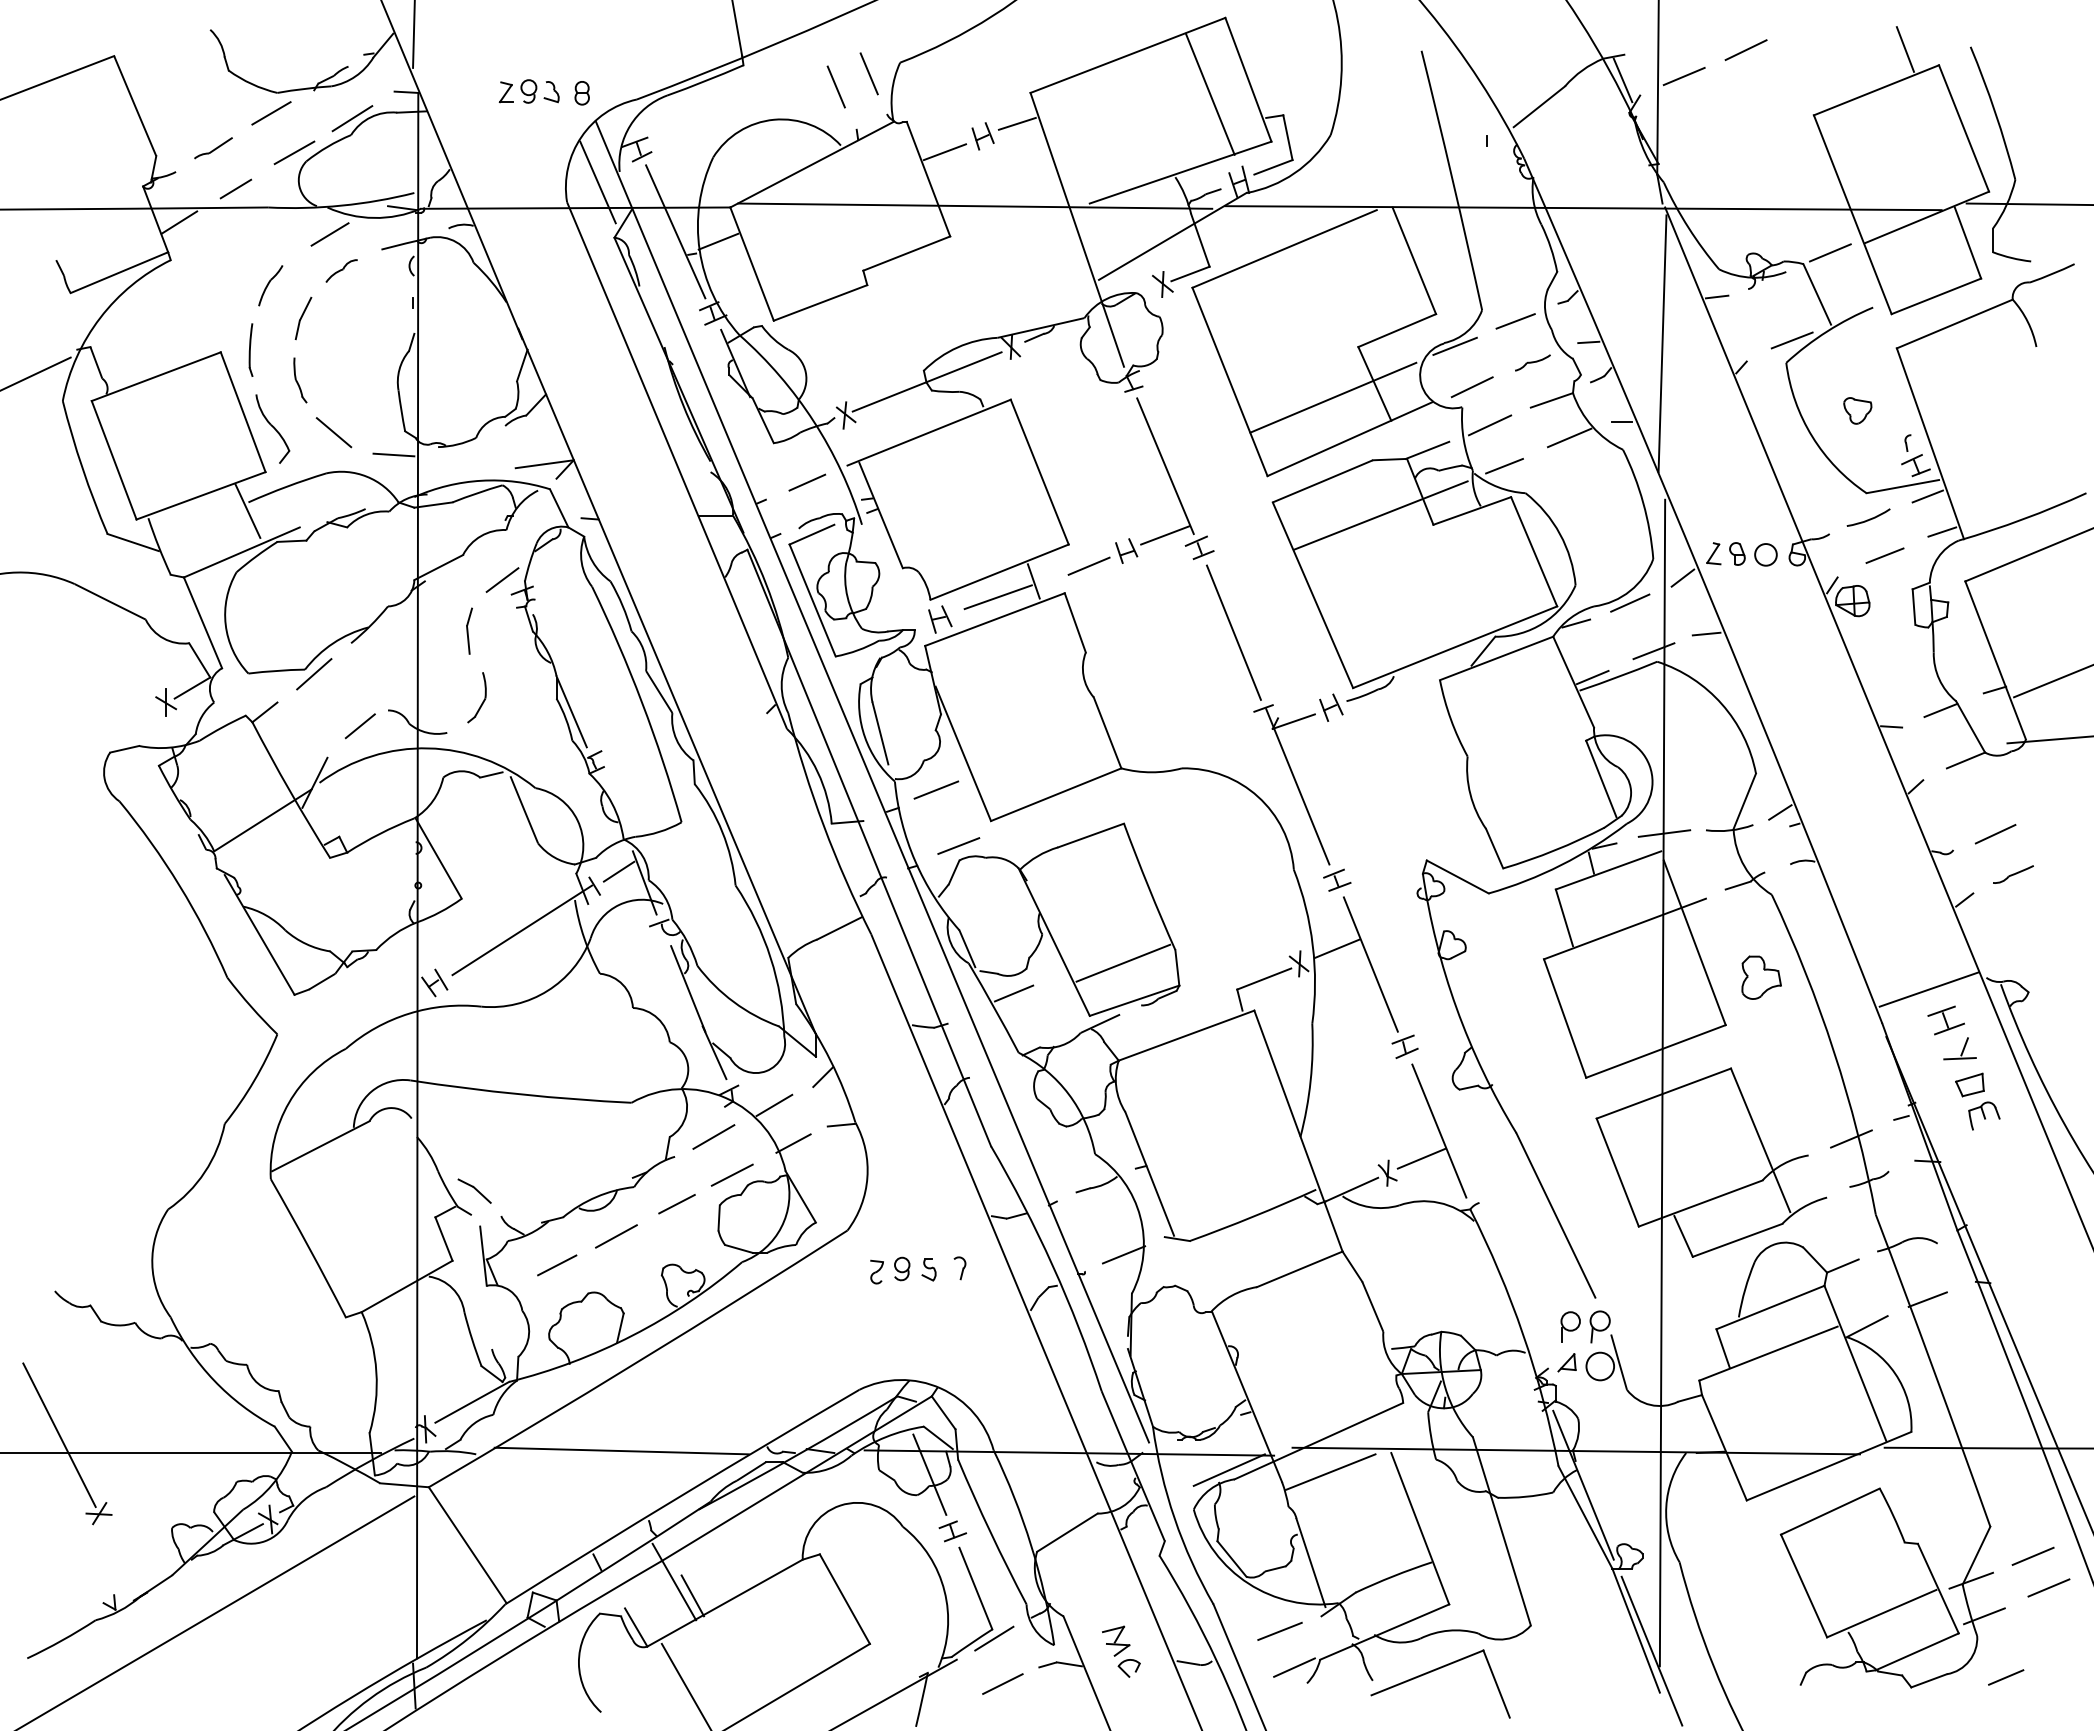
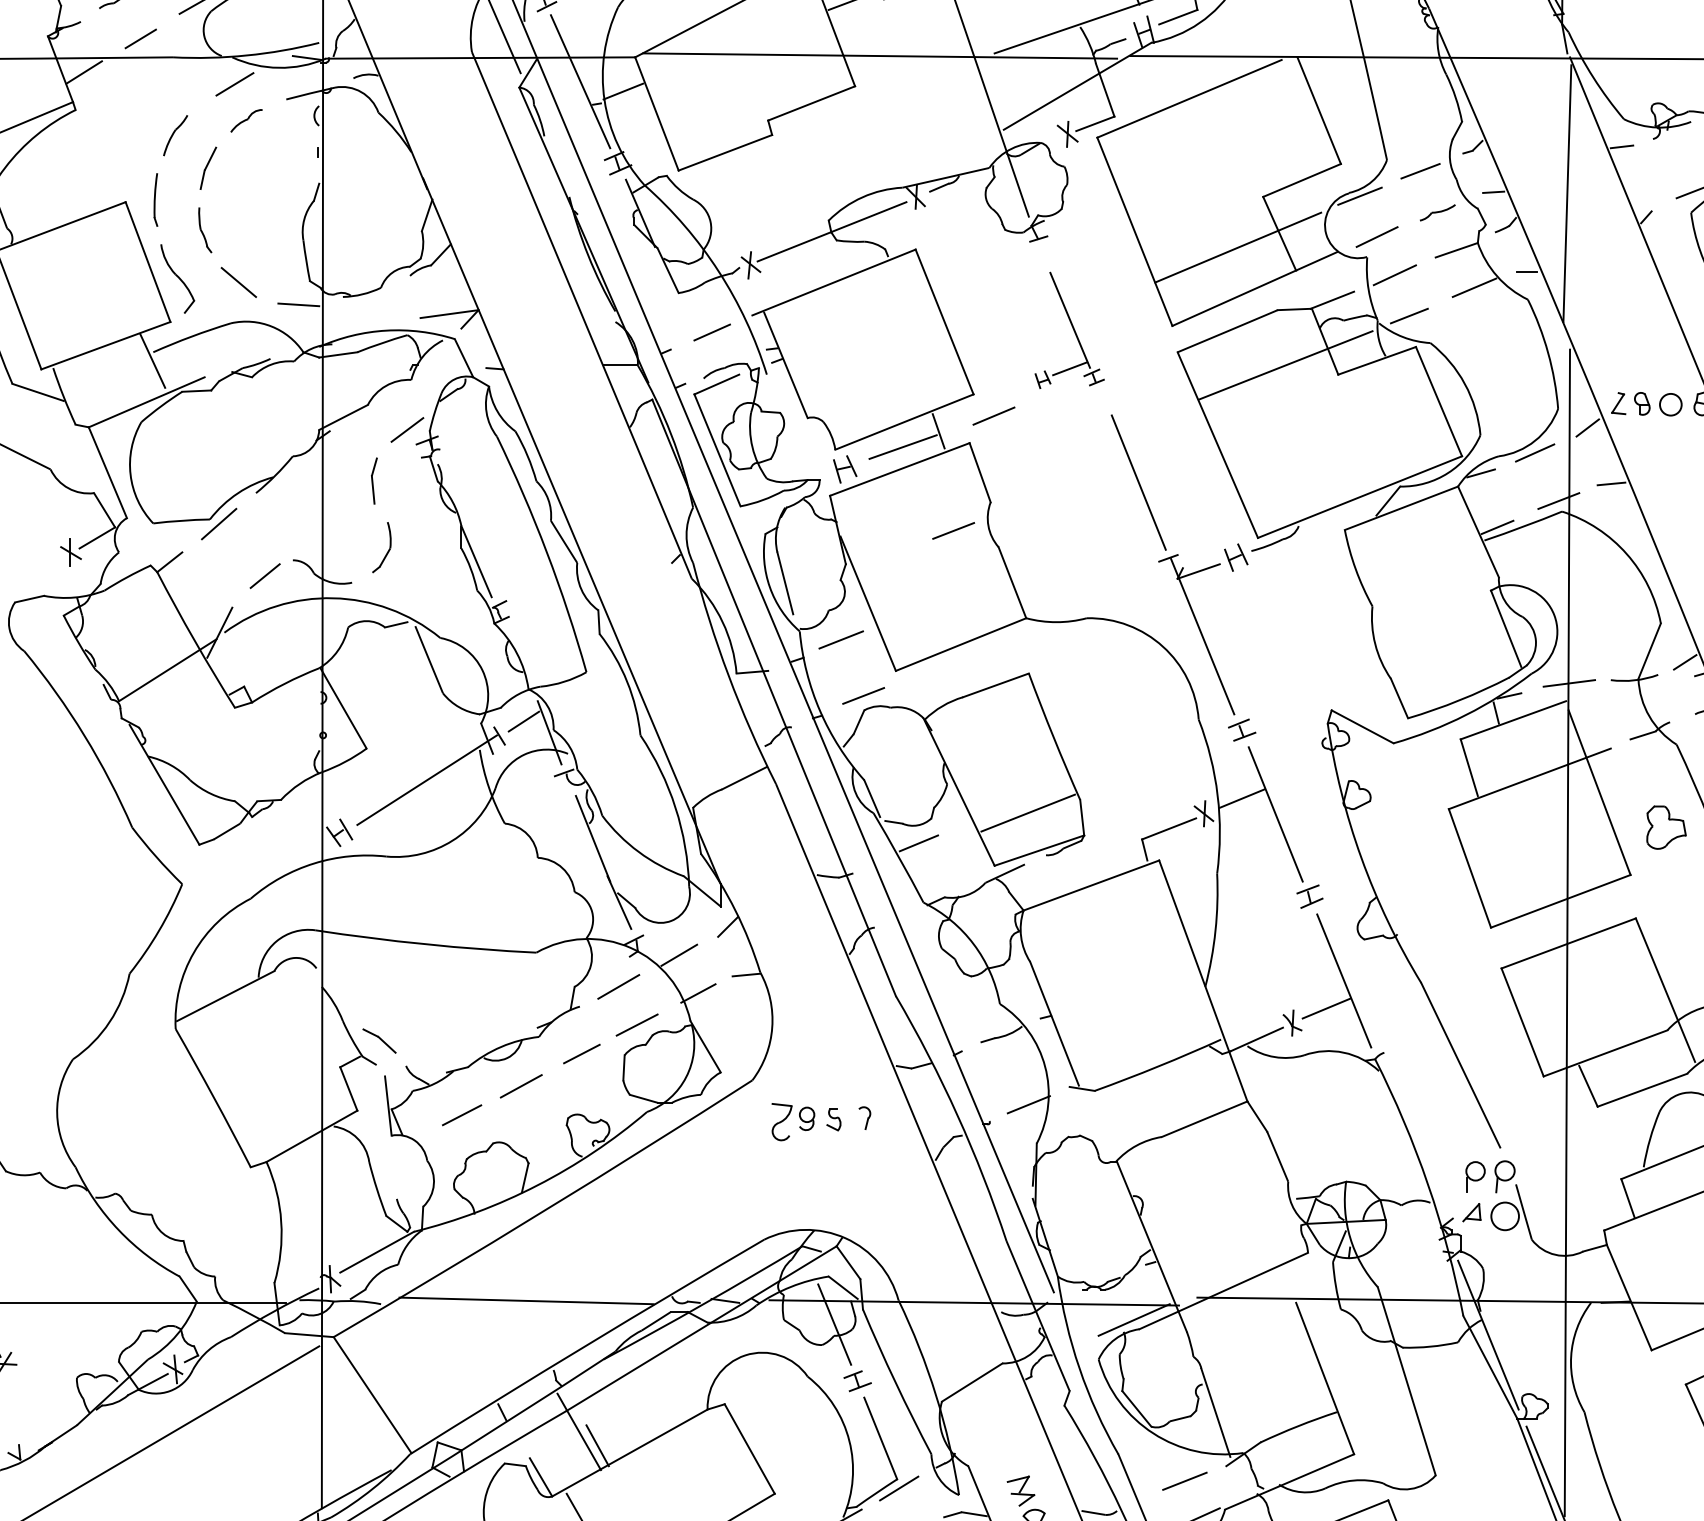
part: (1164, 480) -> (1069, 330), size x0.7
line: (1048, 680) -> (953, 530), added
part: (876, 1271) -> (781, 1121), size x1.6
line: (1330, 1471) -> (1235, 1321), removed

